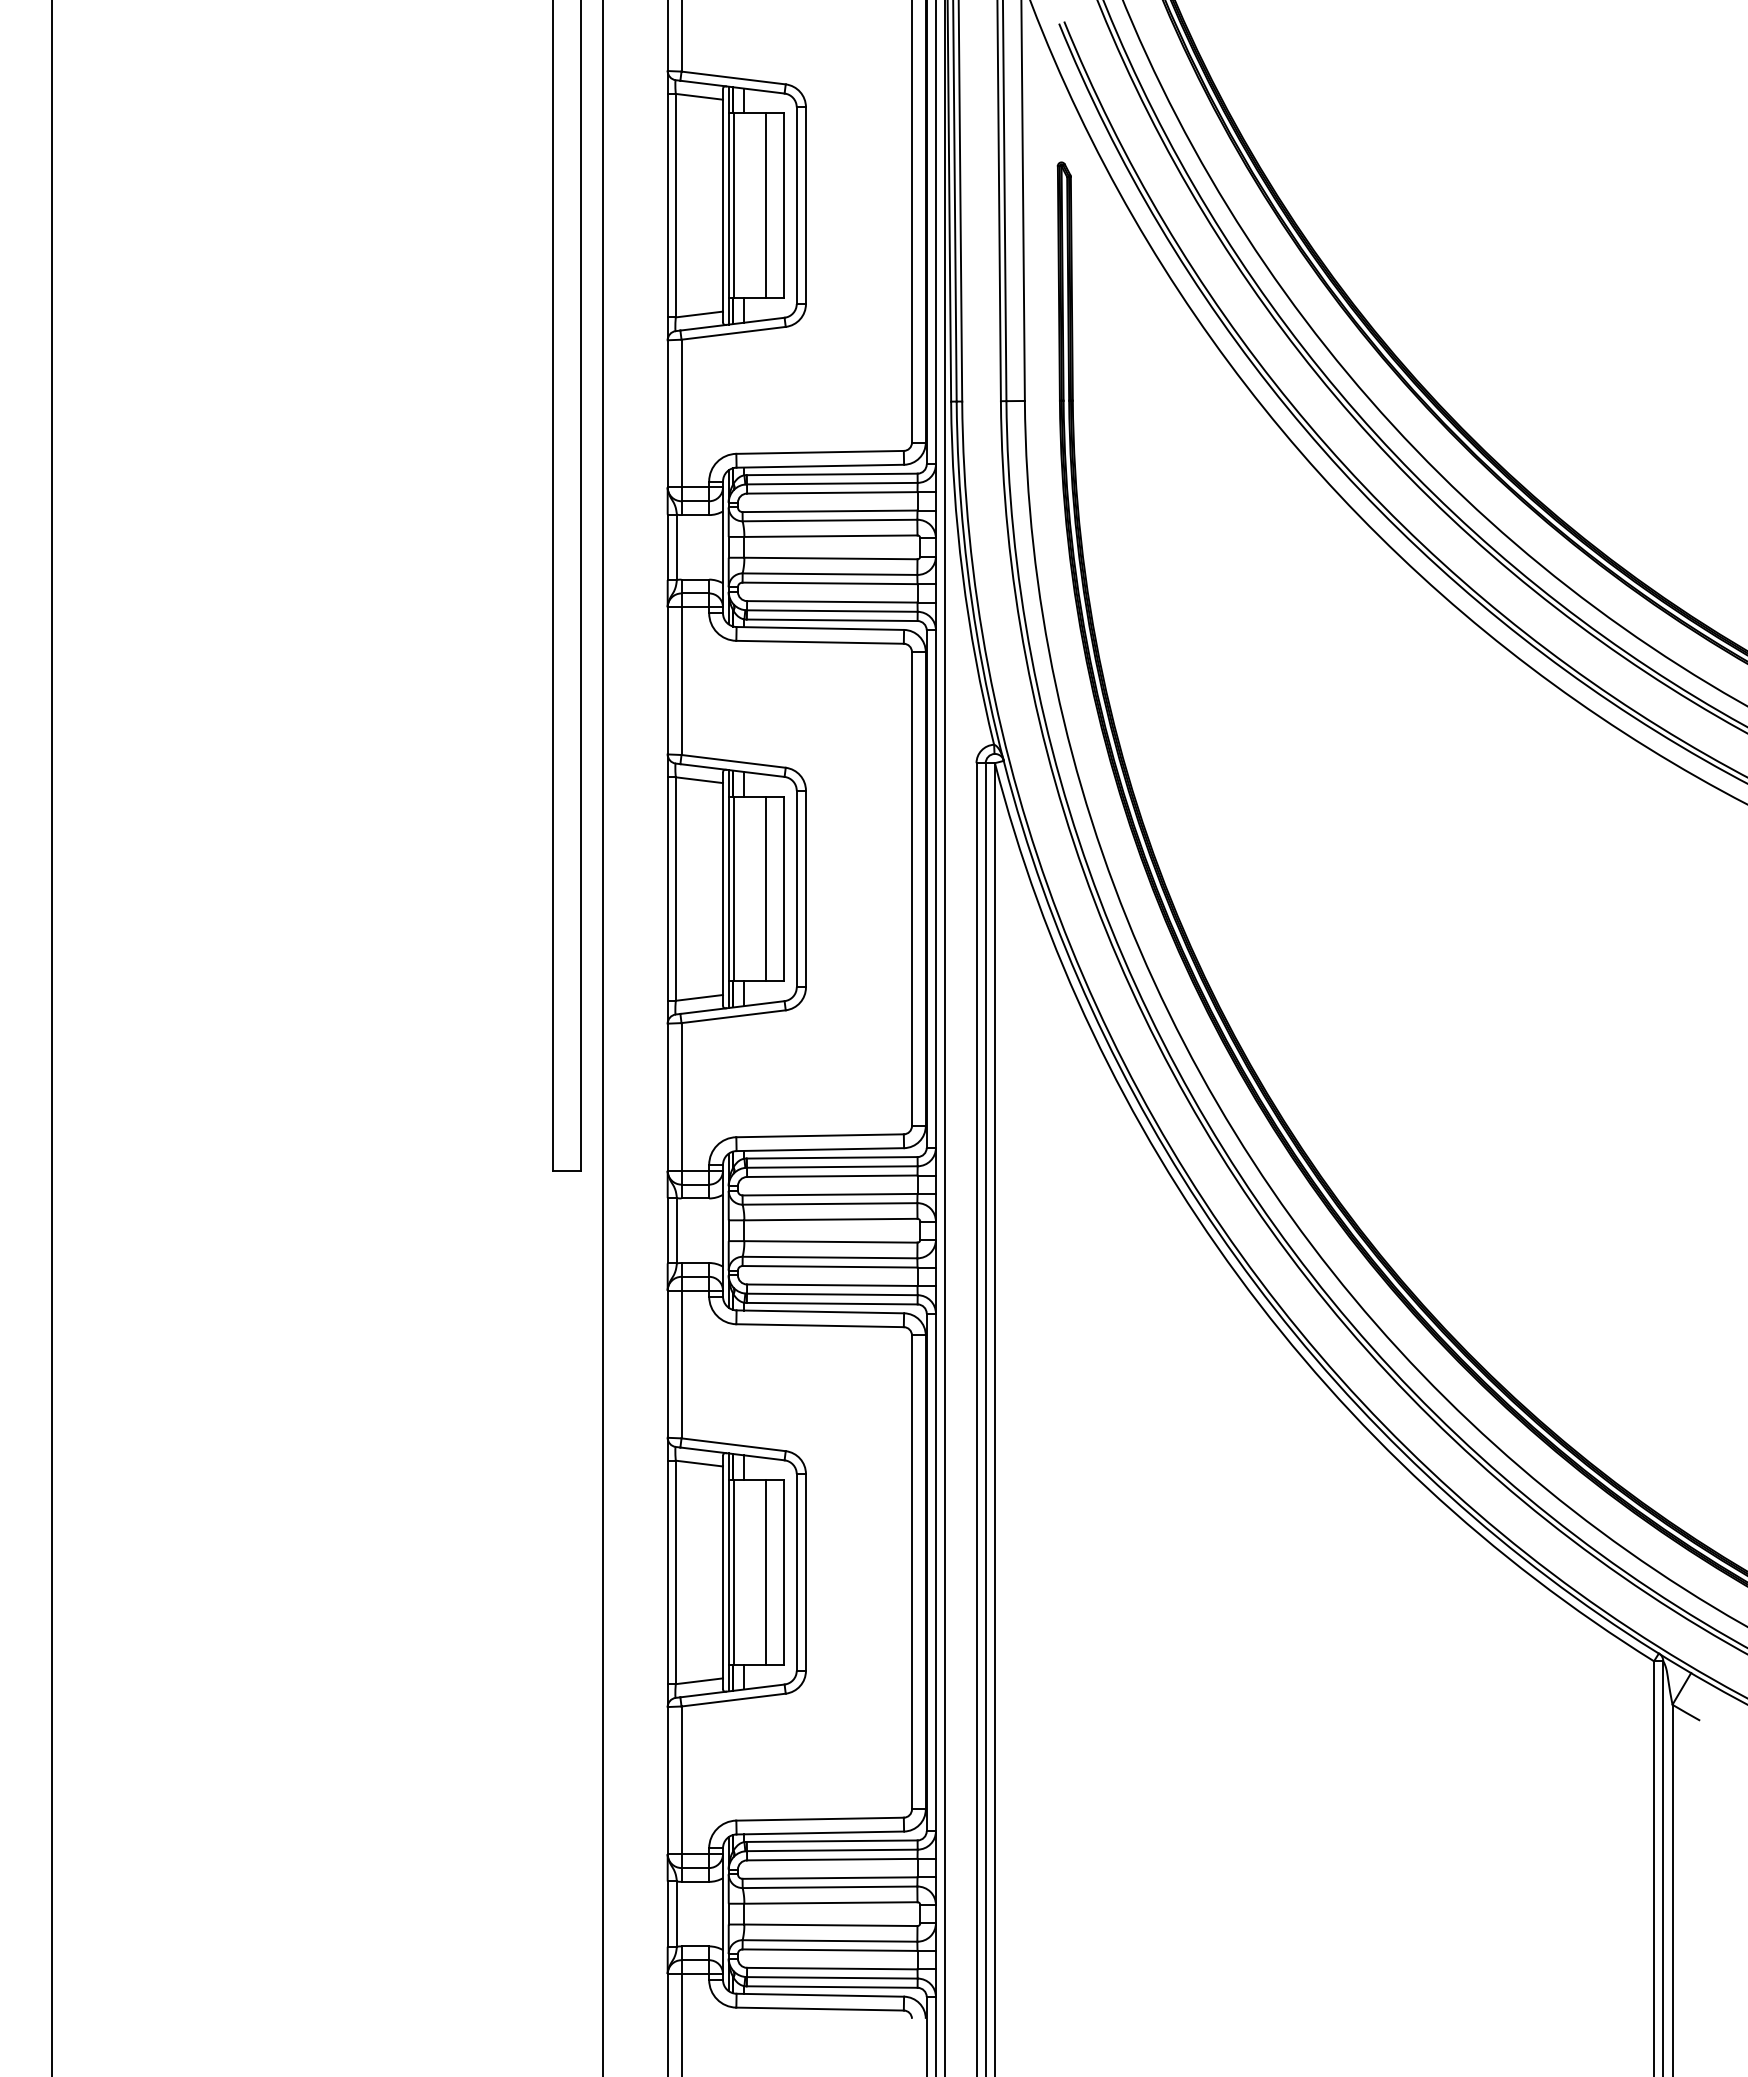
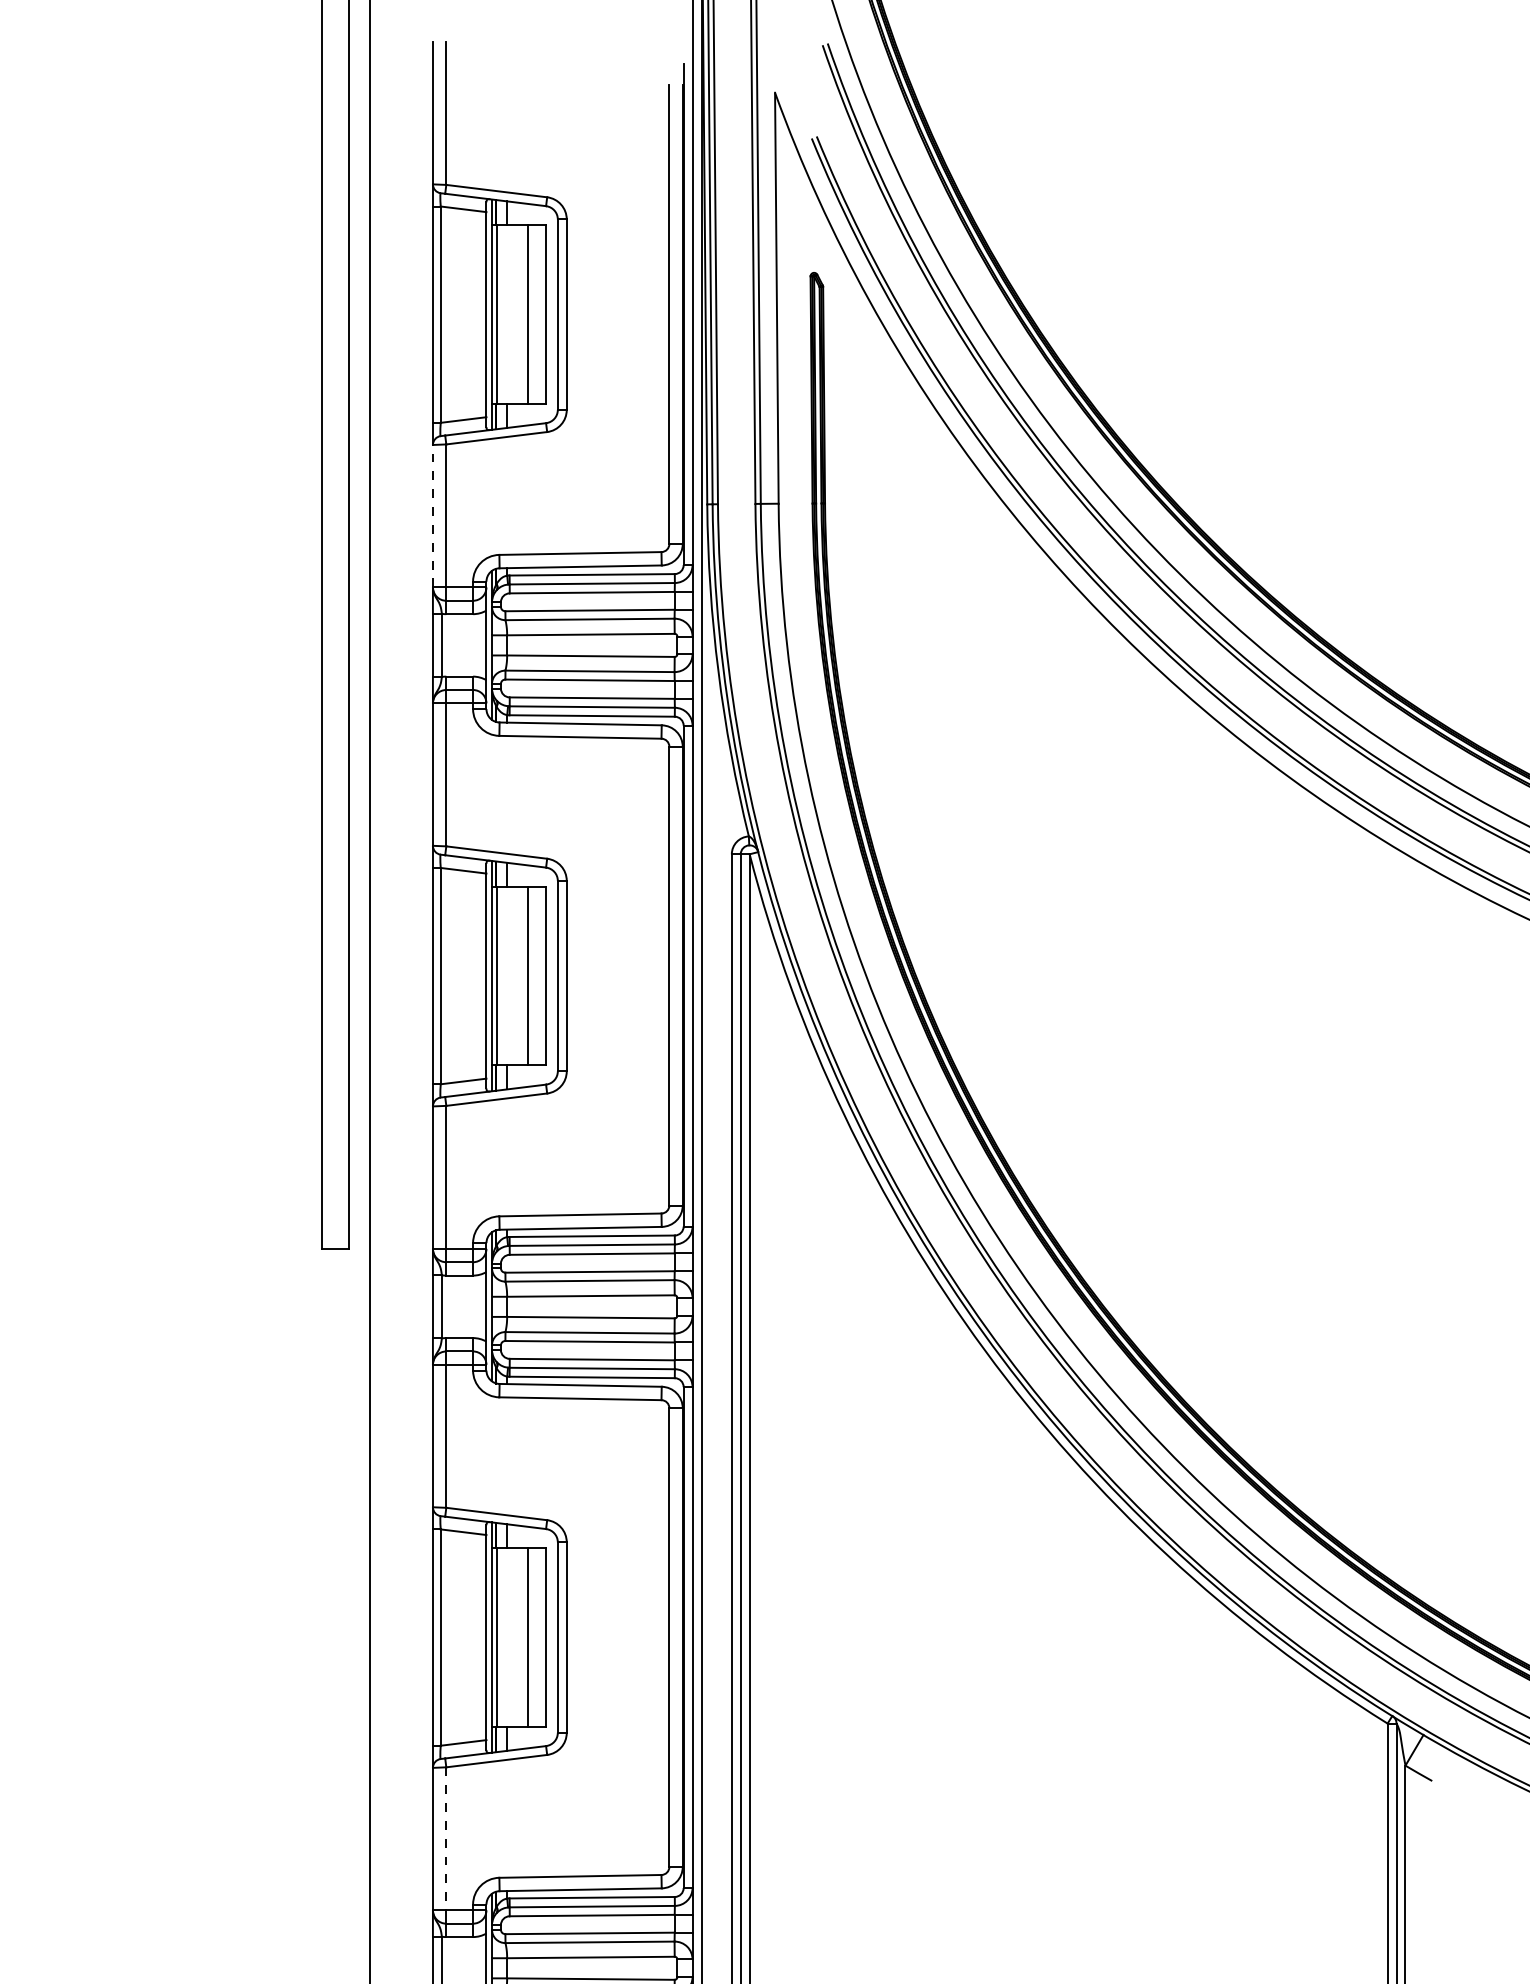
line: (667, 413) -> (432, 515), solid -> dashed
line: (681, 1780) -> (446, 1838), solid -> dashed

